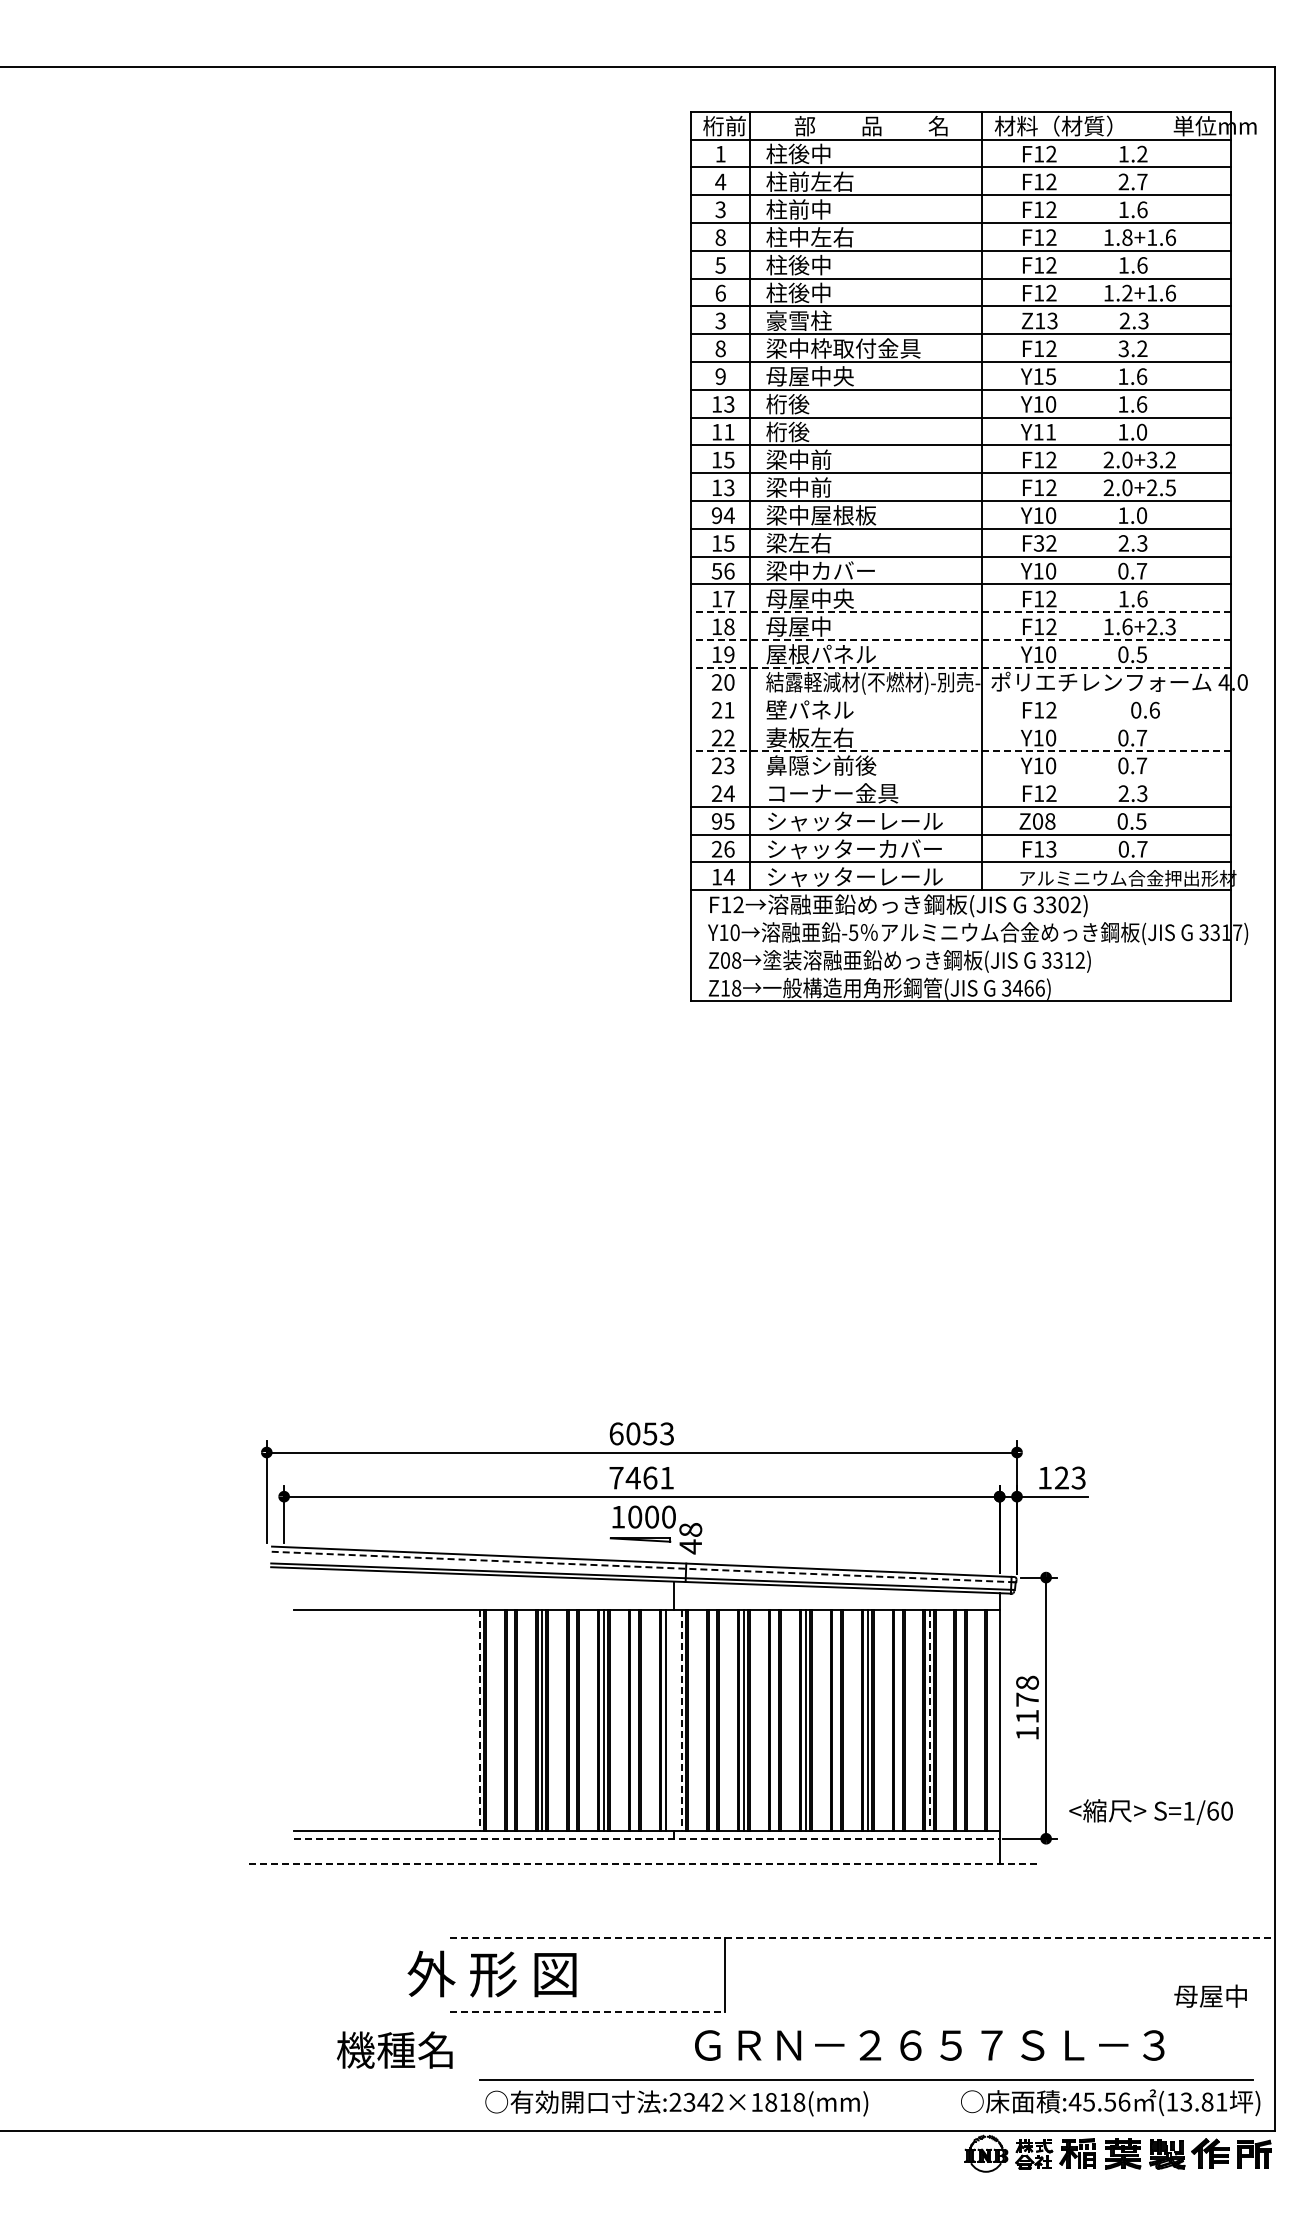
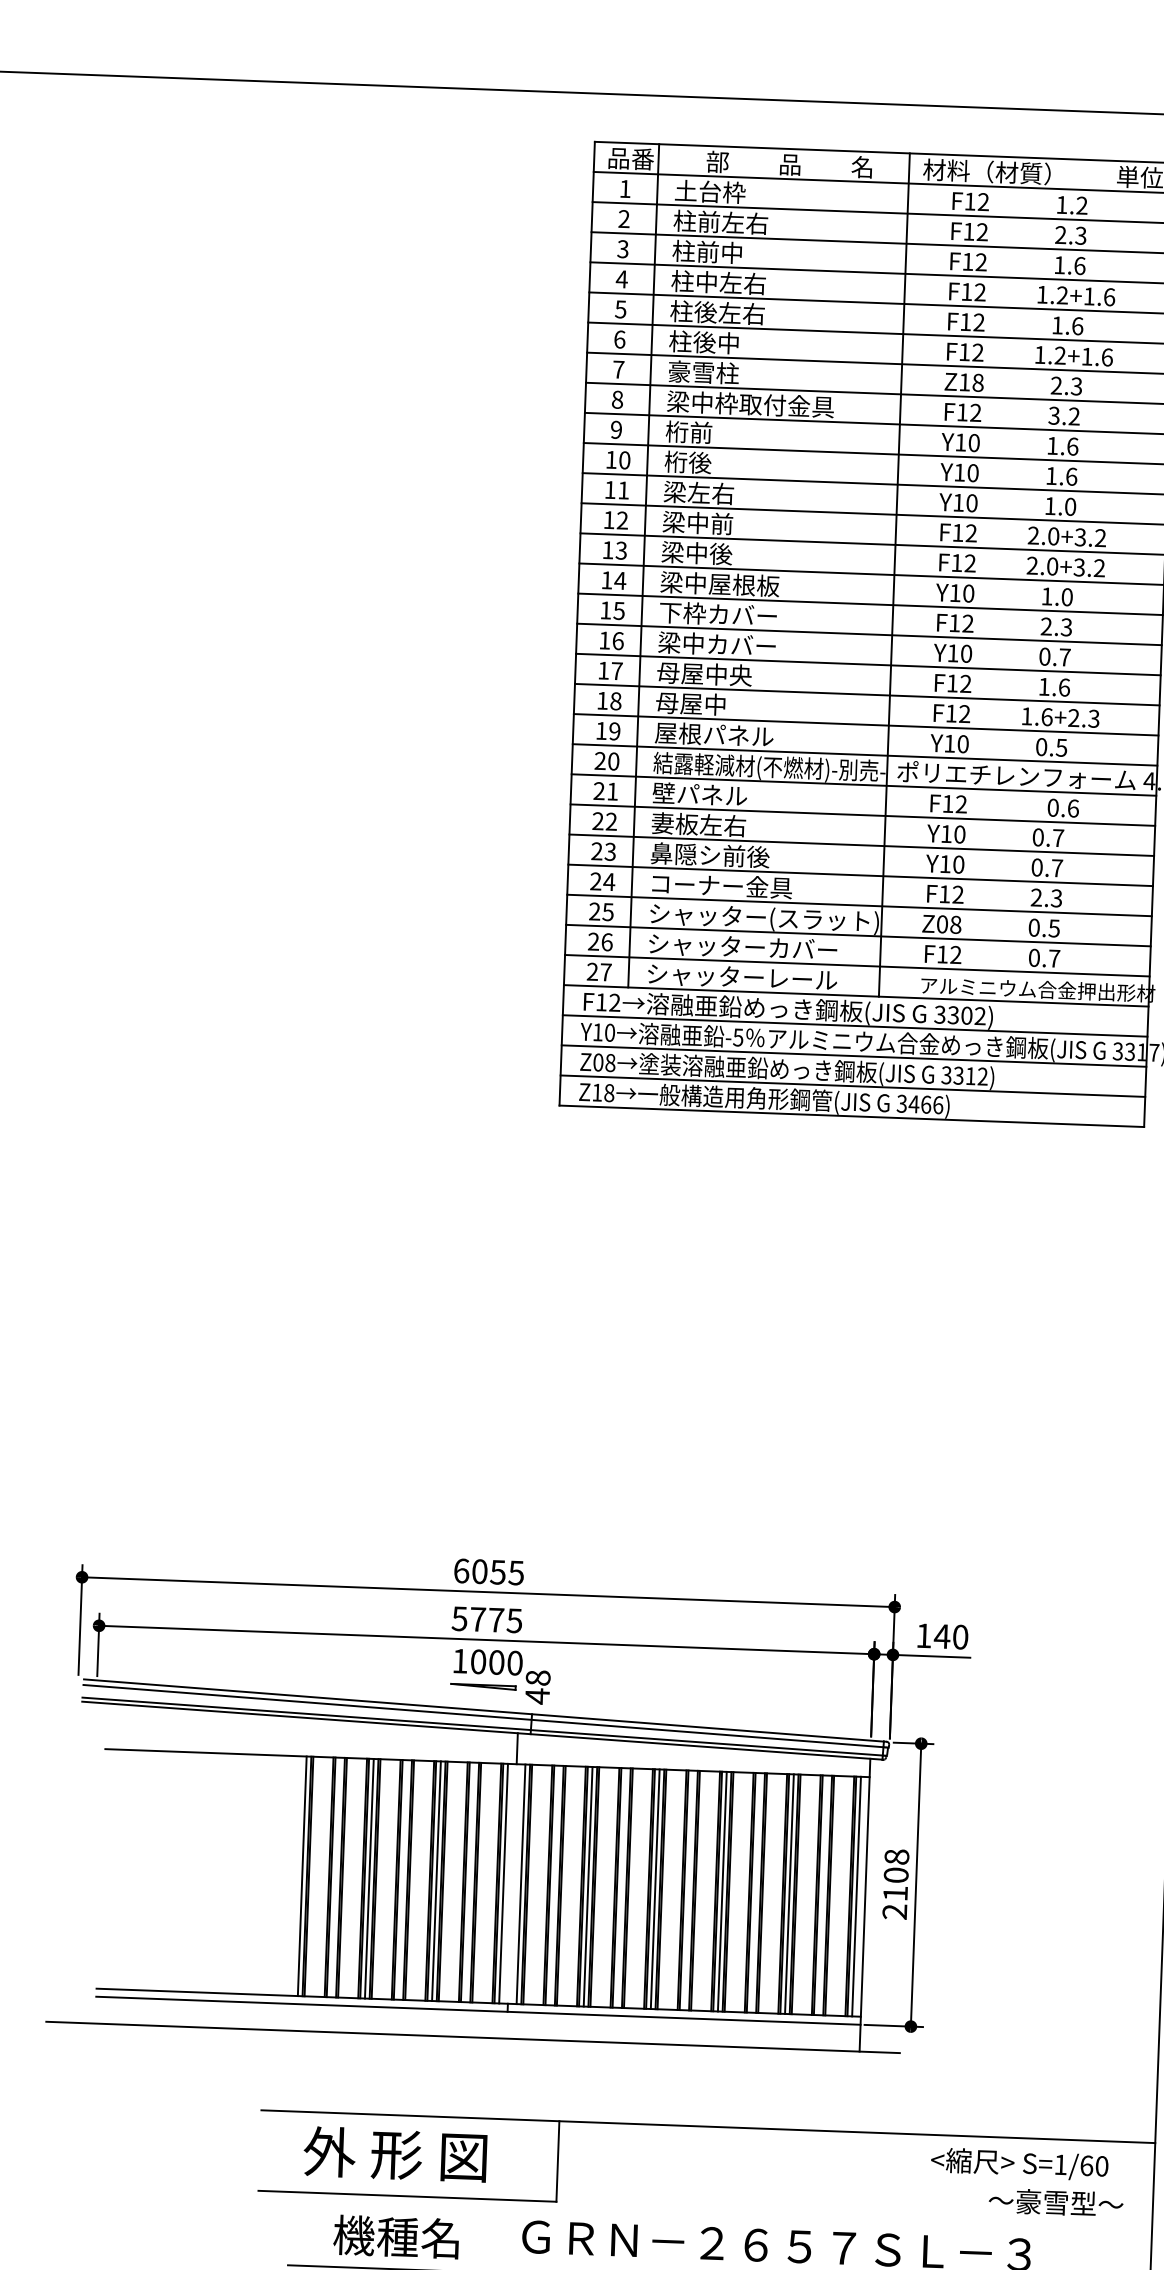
text: (724, 125) -> (630, 158), 桁前 -> 品番
text: (798, 153) -> (709, 191), 柱後中 -> 土台枠
text: (720, 181) -> (624, 218), 4 -> 2
text: (1142, 181) -> (1081, 235), 2.7 -> 2.3
text: (720, 237) -> (621, 279), 8 -> 4
text: (1127, 237) -> (1062, 295), 1.8+1.6 -> 1.2+1.6
text: (832, 264) -> (742, 312), 柱後中 -> 柱後左右
text: (720, 320) -> (618, 369), 3 -> 7
text: (1052, 320) -> (978, 382), Z13 -> Z18
text: (809, 376) -> (712, 433), 母屋中央 -> 桁前
text: (1050, 376) -> (973, 442), Y15 -> Y10
text: (729, 404) -> (624, 460), 13 -> 10
text: (798, 431) -> (698, 492), 桁後 -> 梁左右
text: (1051, 431) -> (972, 502), Y11 -> Y10
text: (729, 459) -> (622, 520), 15 -> 12
text: (821, 487) -> (721, 554), 梁中前 -> 梁中後
text: (1161, 487) -> (1089, 567), 2.0+2.5 -> 2.0+3.2
text: (716, 515) -> (606, 580), 94 -> 14
text: (820, 543) -> (717, 614), 梁左右 -> 下枠カバー
text: (1038, 543) -> (954, 623), F32 -> F12
text: (716, 571) -> (604, 640), 56 -> 16
line: (960, 612) -> (866, 694), dashed -> solid
line: (960, 640) -> (865, 725), dashed -> solid
line: (960, 667) -> (864, 754), dashed -> solid
line: (960, 695) -> (863, 784), added
line: (960, 723) -> (862, 815), added
line: (960, 751) -> (861, 845), dashed -> solid
line: (960, 779) -> (860, 875), added
text: (717, 821) -> (595, 911), 95 -> 25
text: (929, 822) -> (824, 921), シャッターレール -> シャッター(スラット)
text: (1051, 849) -> (956, 955), F13 -> F12
text: (723, 876) -> (599, 971), 14 -> 27
line: (960, 918) -> (854, 1026), added
line: (960, 945) -> (853, 1055), added
line: (960, 973) -> (852, 1085), added
text: (666, 1433) -> (515, 1572), 6053 -> 6055
text: (641, 1477) -> (486, 1619), 7461 -> 5775
text: (1069, 1477) -> (950, 1636), 123 -> 140
line: (642, 1566) -> (484, 1715), dashed -> solid
text: (1027, 1716) -> (895, 1893), 1178 -> 2108
line: (479, 1720) -> (301, 1875), dashed -> solid
line: (681, 1720) -> (520, 1884), dashed -> solid
line: (929, 1720) -> (789, 1893), dashed -> solid
line: (991, 1720) -> (856, 1896), added
text: (1150, 1811) -> (1019, 2163), moved
line: (646, 1838) -> (478, 2010), dashed -> solid
line: (643, 1863) -> (473, 2037), dashed -> solid
line: (862, 1937) -> (708, 2126), dashed -> solid
text: (491, 1973) -> (394, 2153), moved
text: (1186, 1995) -> (1056, 2201), 母屋中 -> ～豪雪型～
line: (587, 2012) -> (407, 2196), dashed -> solid
text: (394, 2049) -> (396, 2236), moved

